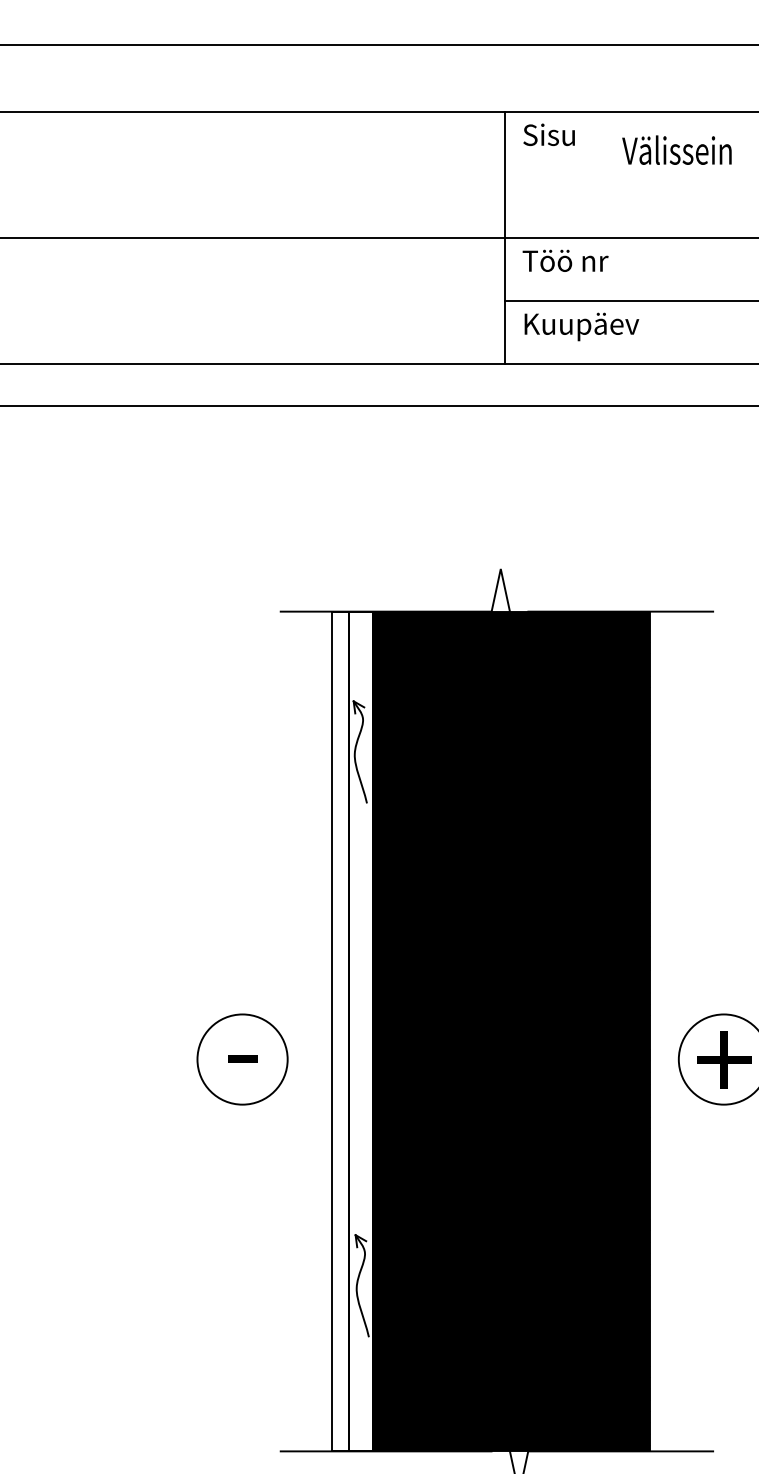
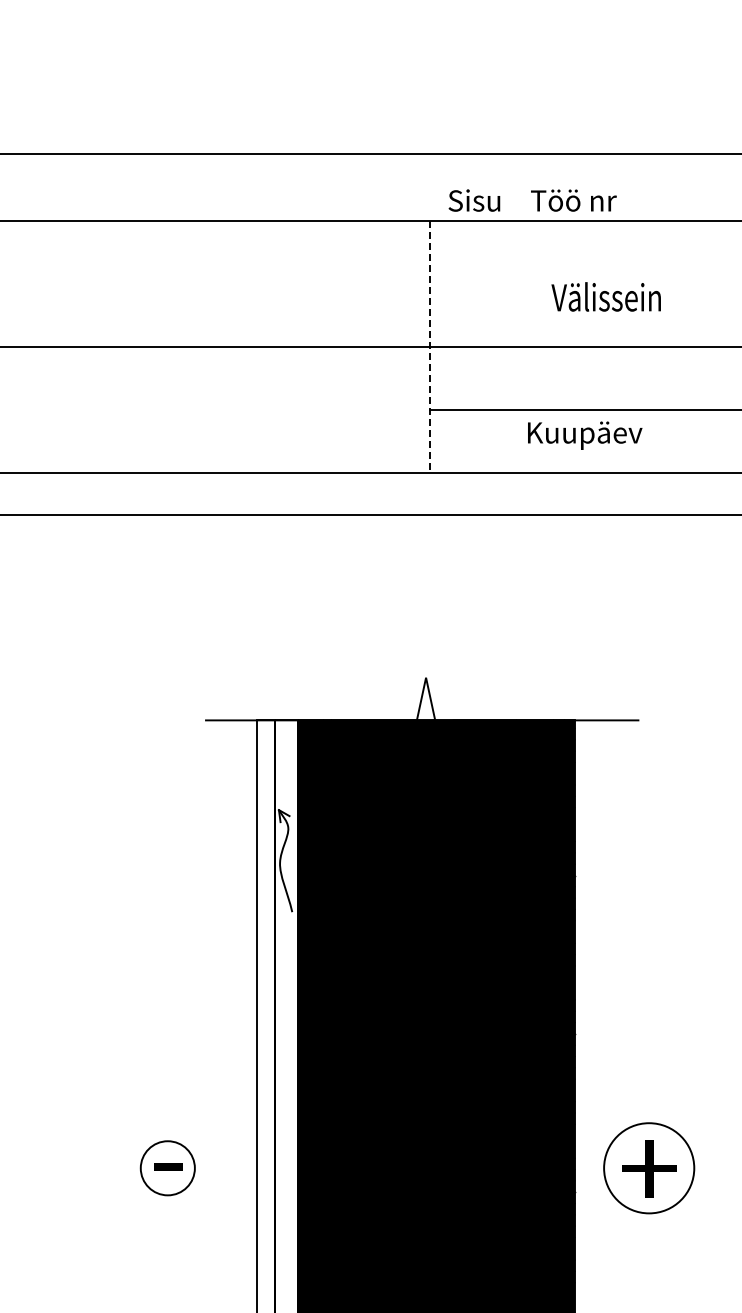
text: (548, 134) -> (473, 200), moved
text: (676, 149) -> (605, 296), moved
line: (505, 238) -> (430, 347), solid -> dashed
text: (565, 260) -> (573, 200), moved
text: (581, 326) -> (584, 435), moved
circle: (242, 1059) -> (167, 1168), size x0.6

